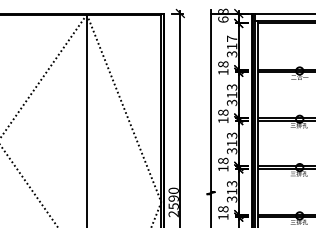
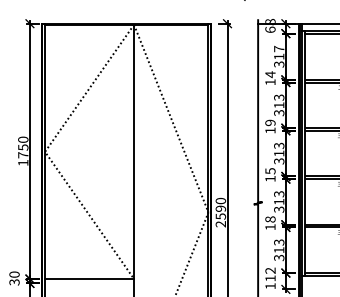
text: (223, 64) -> (270, 74), 18 -> 14
text: (223, 112) -> (270, 122), 18 -> 19
text: (223, 161) -> (270, 171), 18 -> 15

